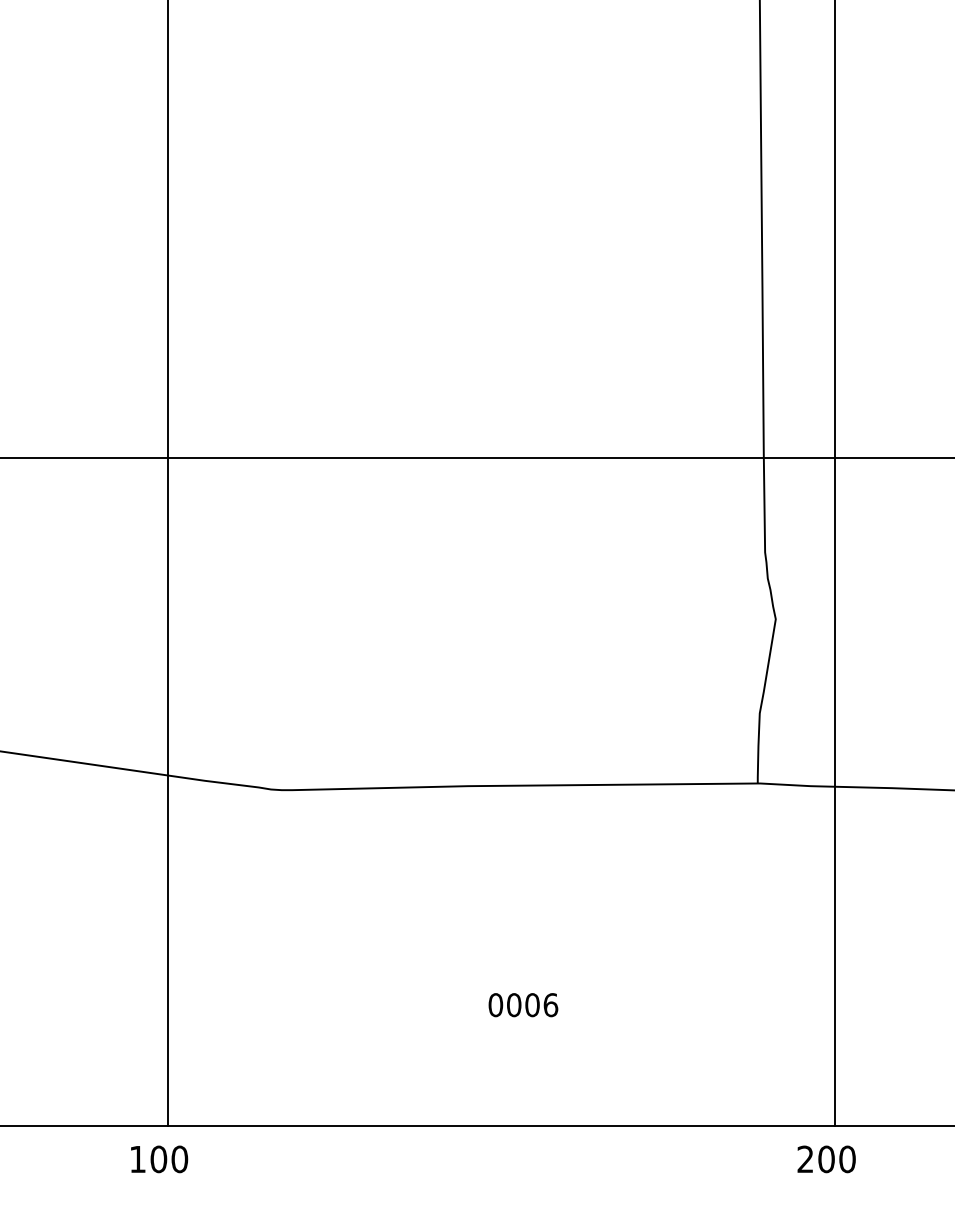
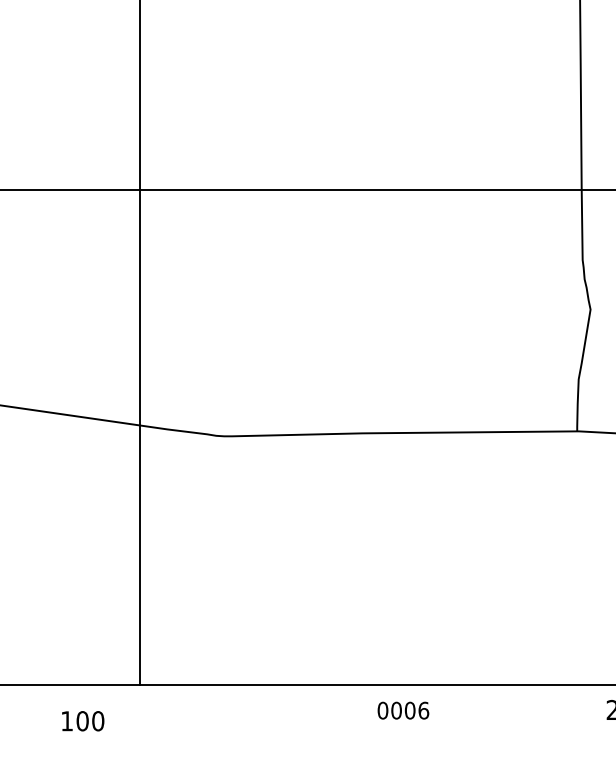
text: (523, 1005) -> (403, 710), moved
text: (159, 1159) -> (83, 721), moved

